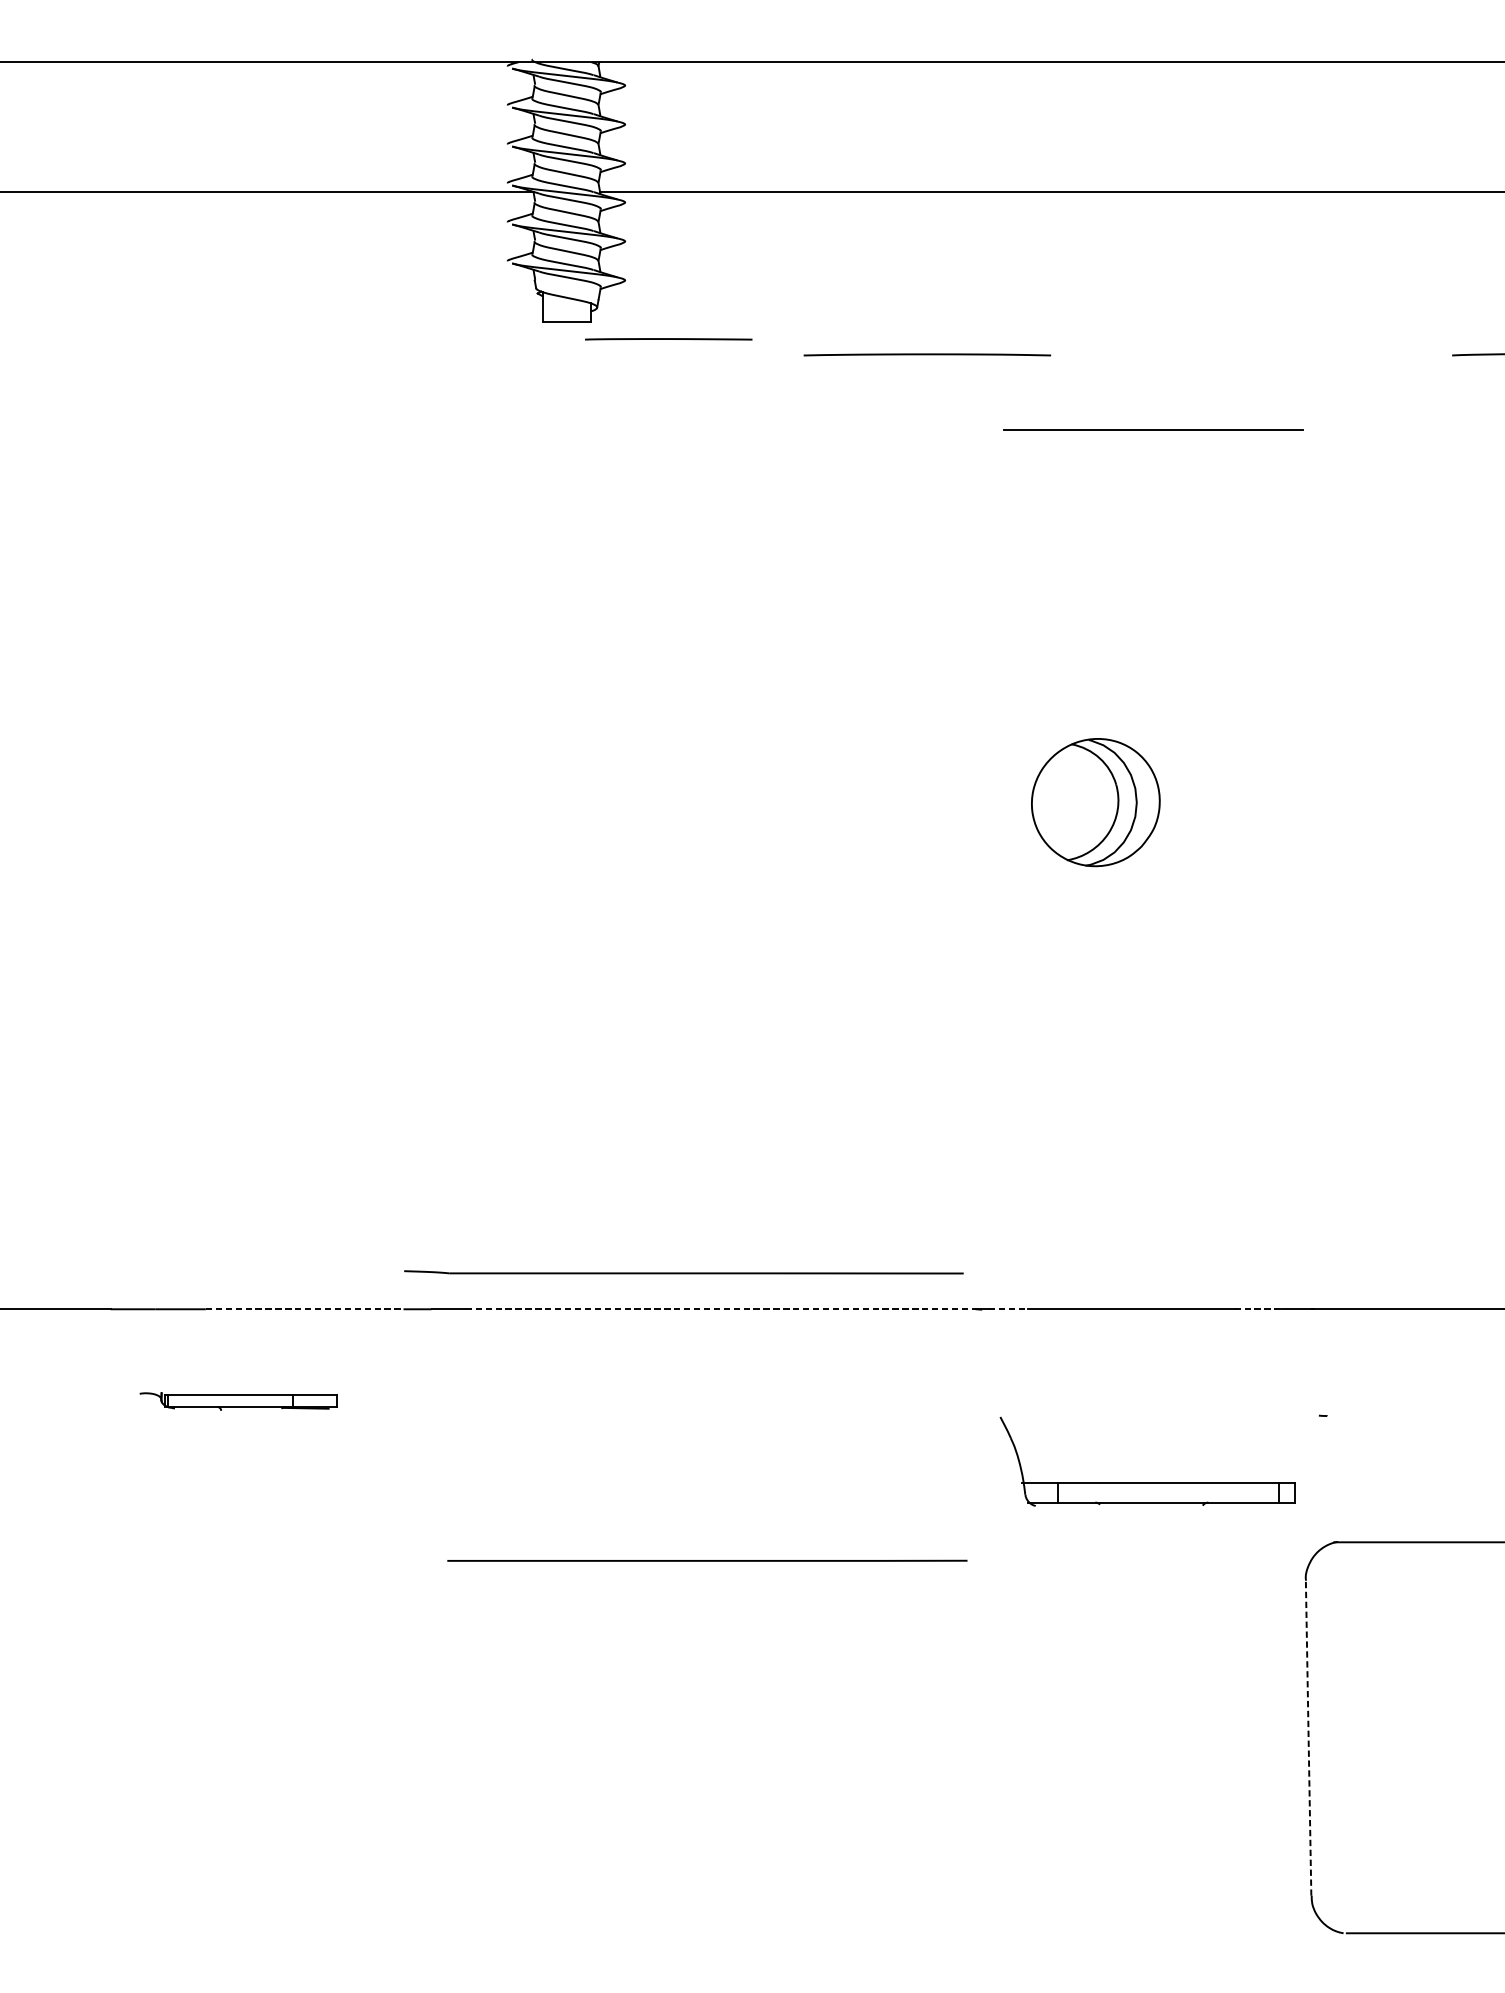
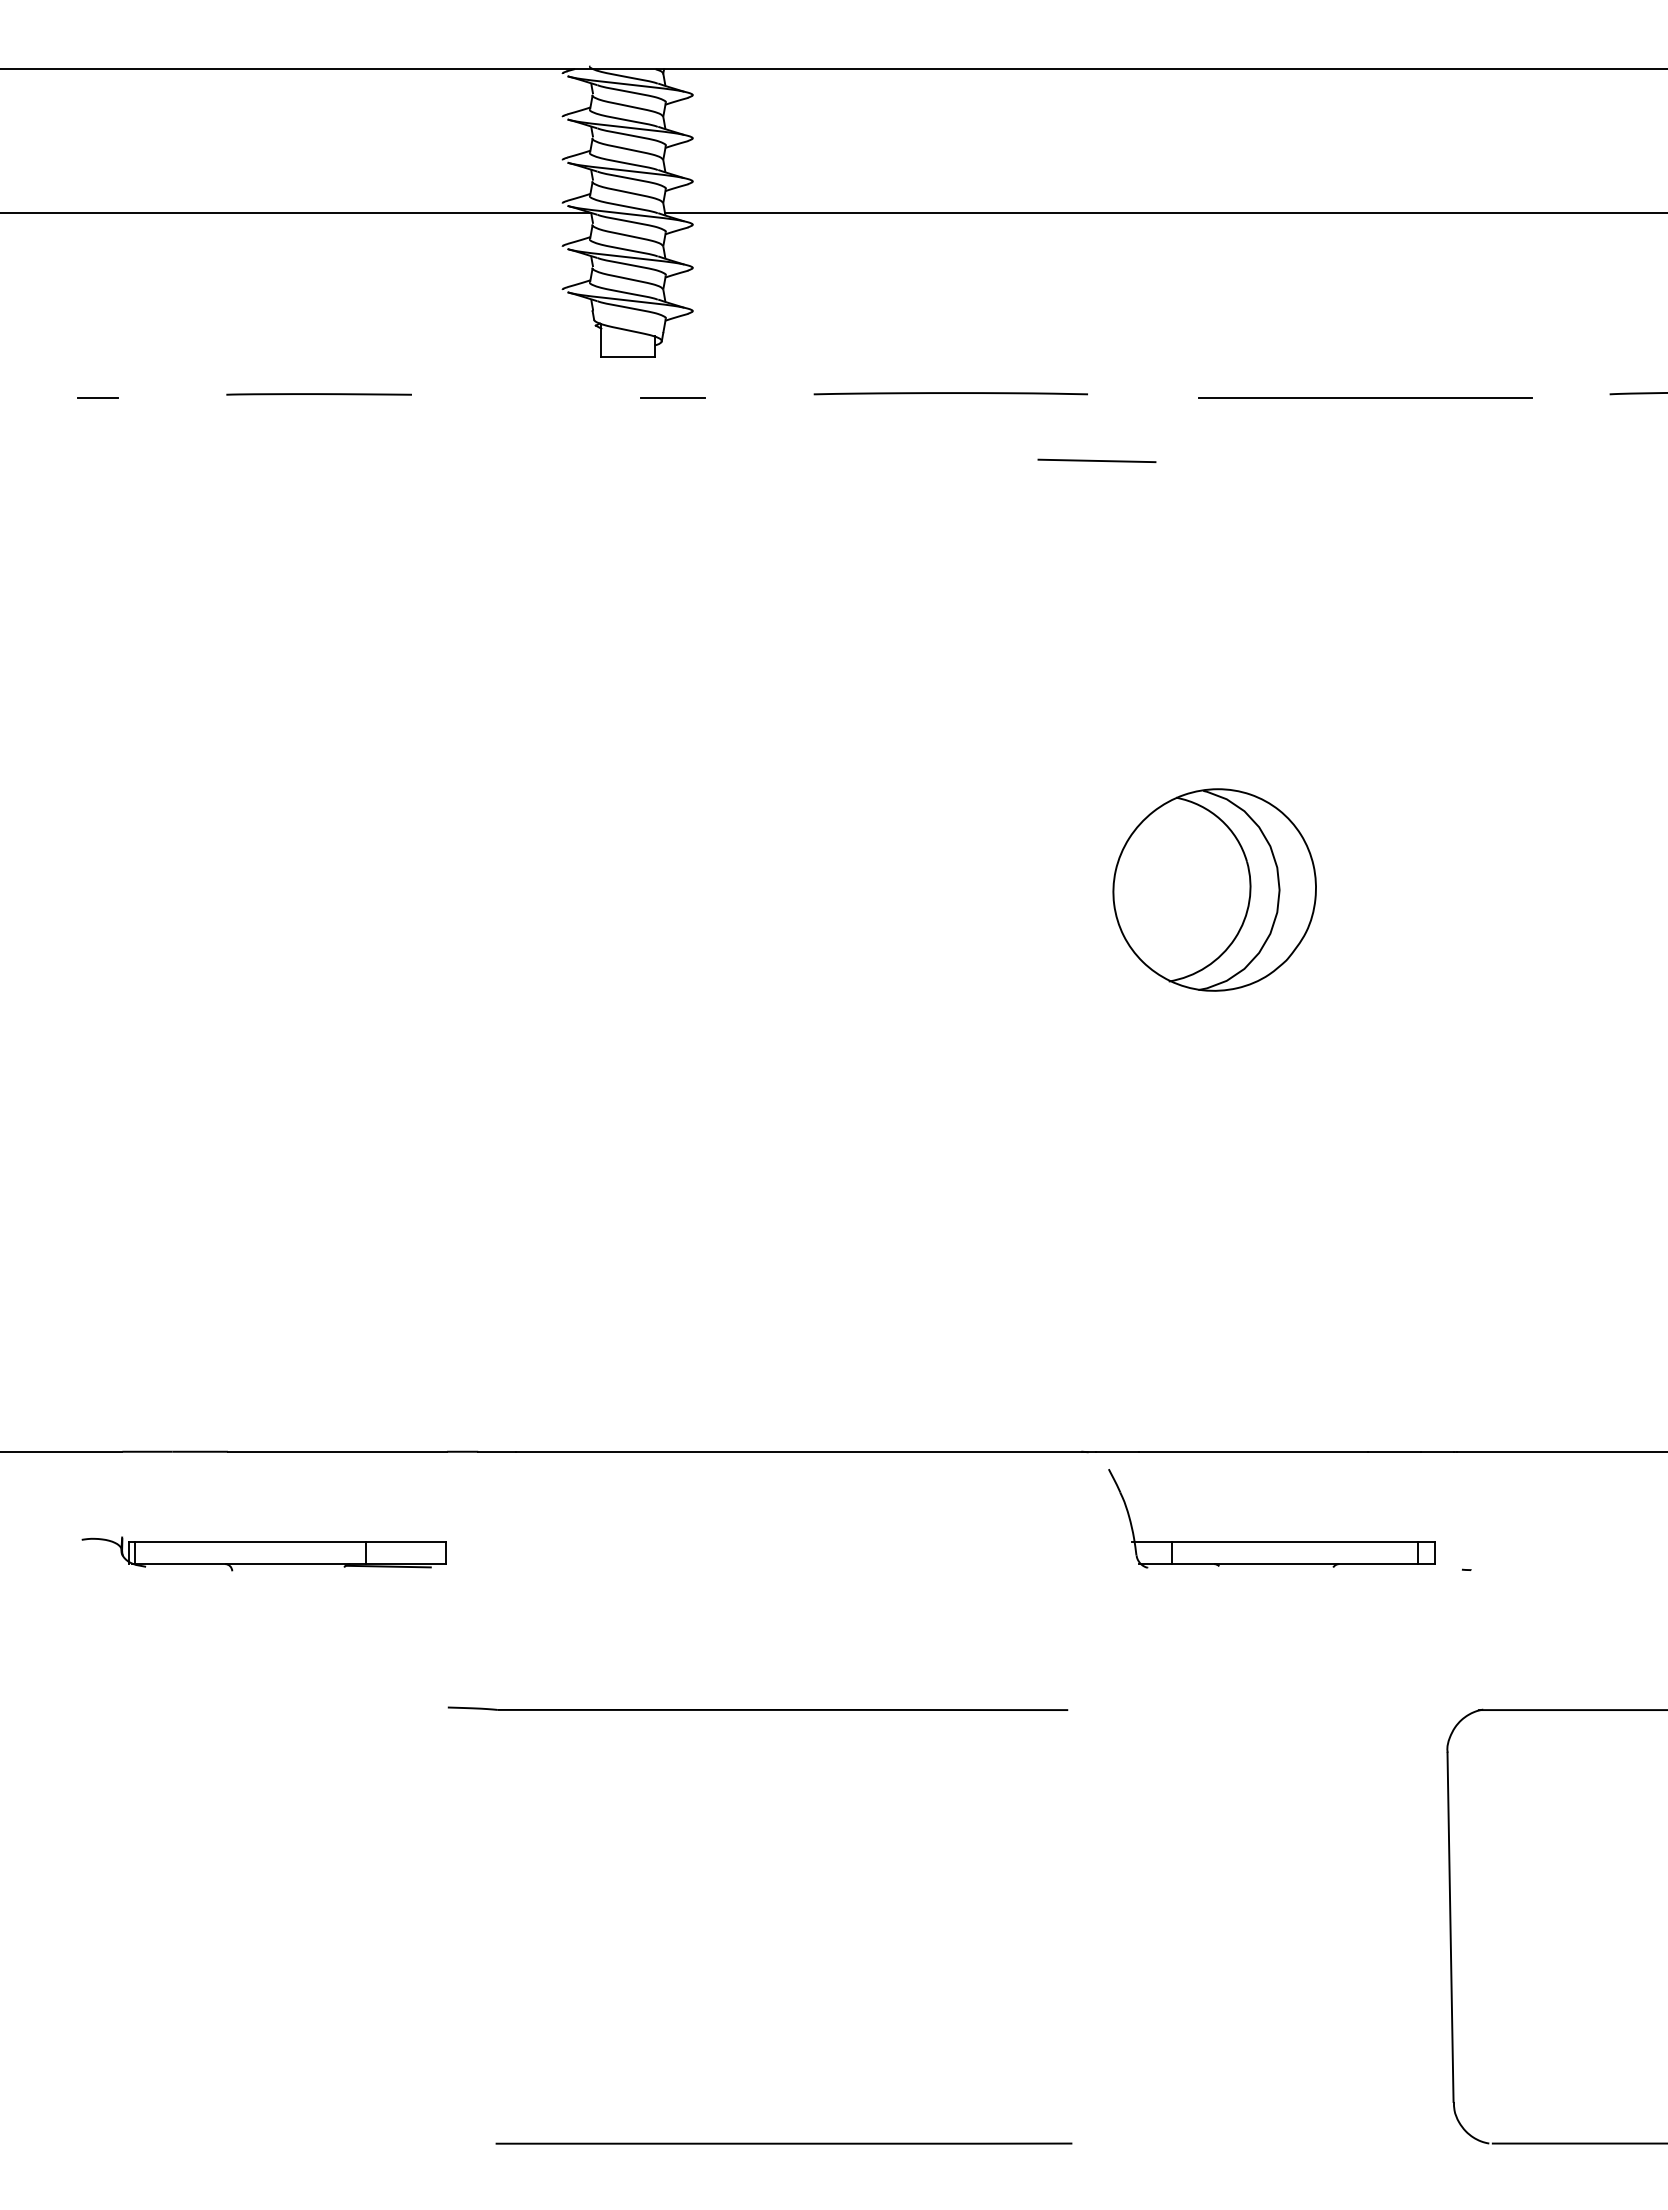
line: (668, 339) -> (318, 394), moved
line: (927, 354) -> (950, 393), moved
line: (88, 358) -> (97, 397), added
line: (606, 358) -> (672, 397), added
line: (989, 415) -> (1096, 460), added
line: (1153, 429) -> (1365, 397), moved
part: (1095, 802) -> (1214, 889), size x1.43
part: (683, 1272) -> (757, 1708), moved
line: (304, 1309) -> (337, 1451), dashed -> solid
line: (721, 1309) -> (799, 1451), dashed -> solid
line: (1008, 1309) -> (1117, 1451), dashed -> solid
line: (1258, 1309) -> (1395, 1451), dashed -> solid
part: (237, 1401) -> (263, 1553), size x1.67
part: (1147, 1482) -> (1271, 1541), moved
line: (706, 1560) -> (783, 2143), moved
line: (1308, 1738) -> (1450, 1927), dashed -> solid

